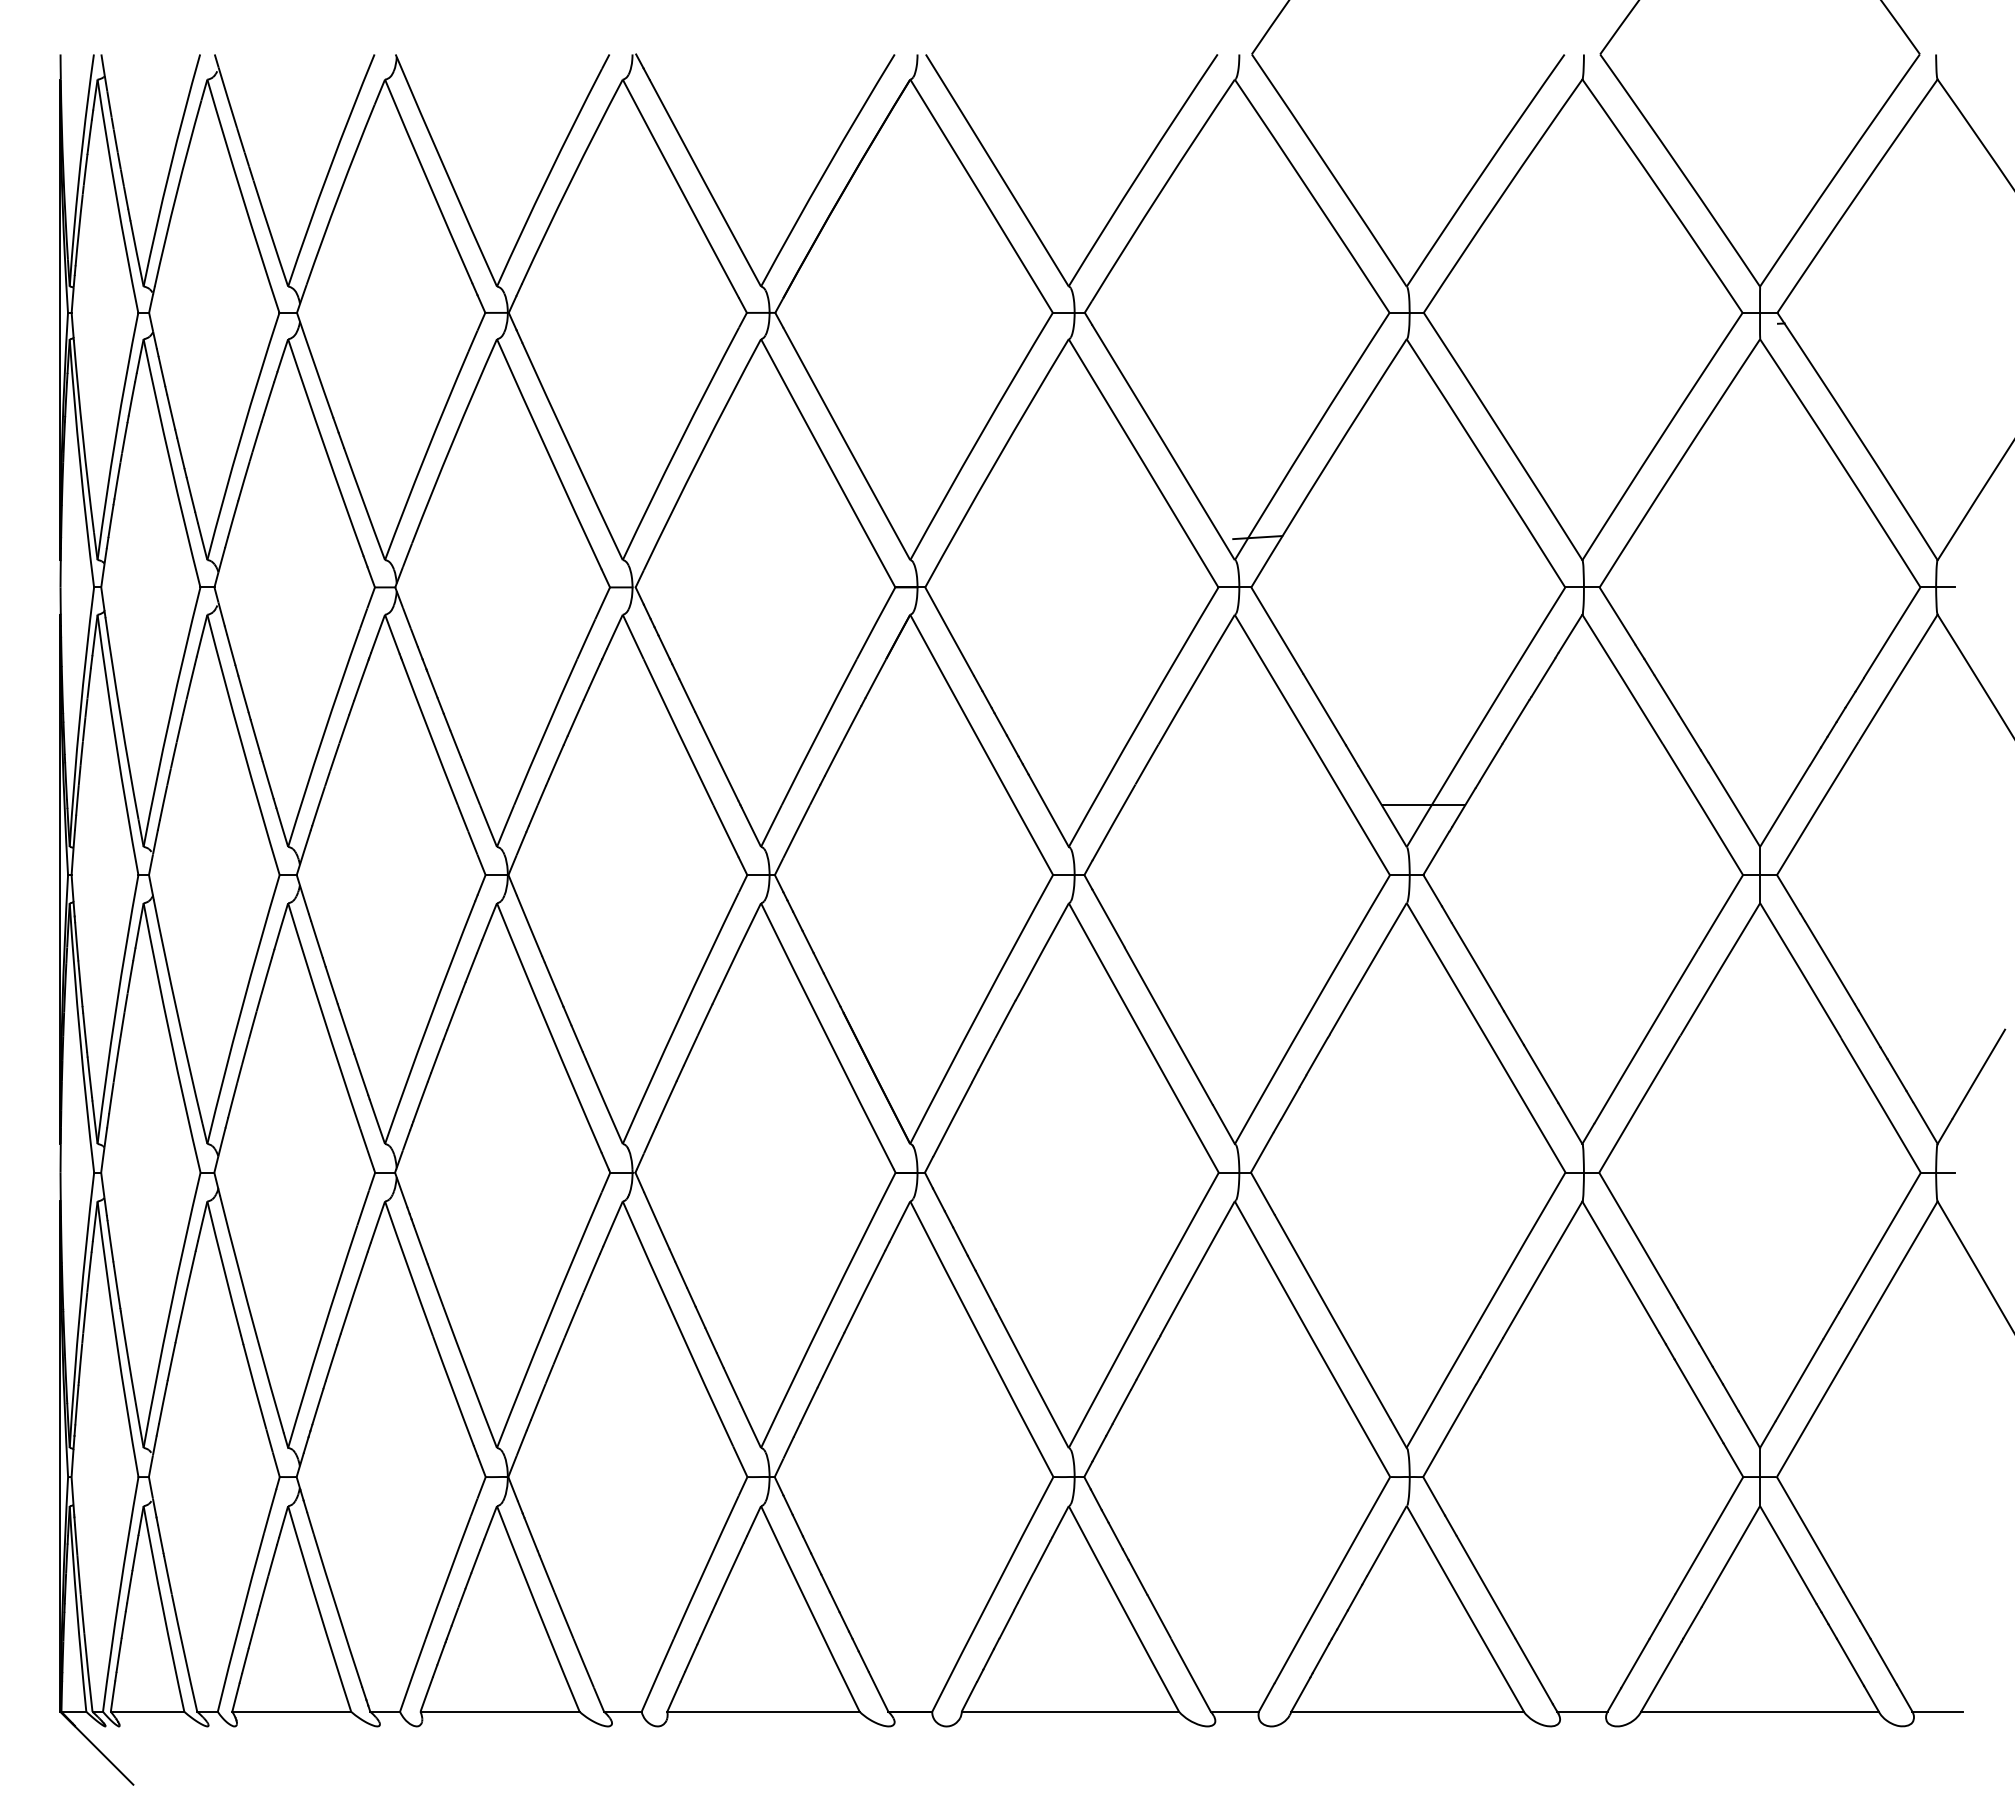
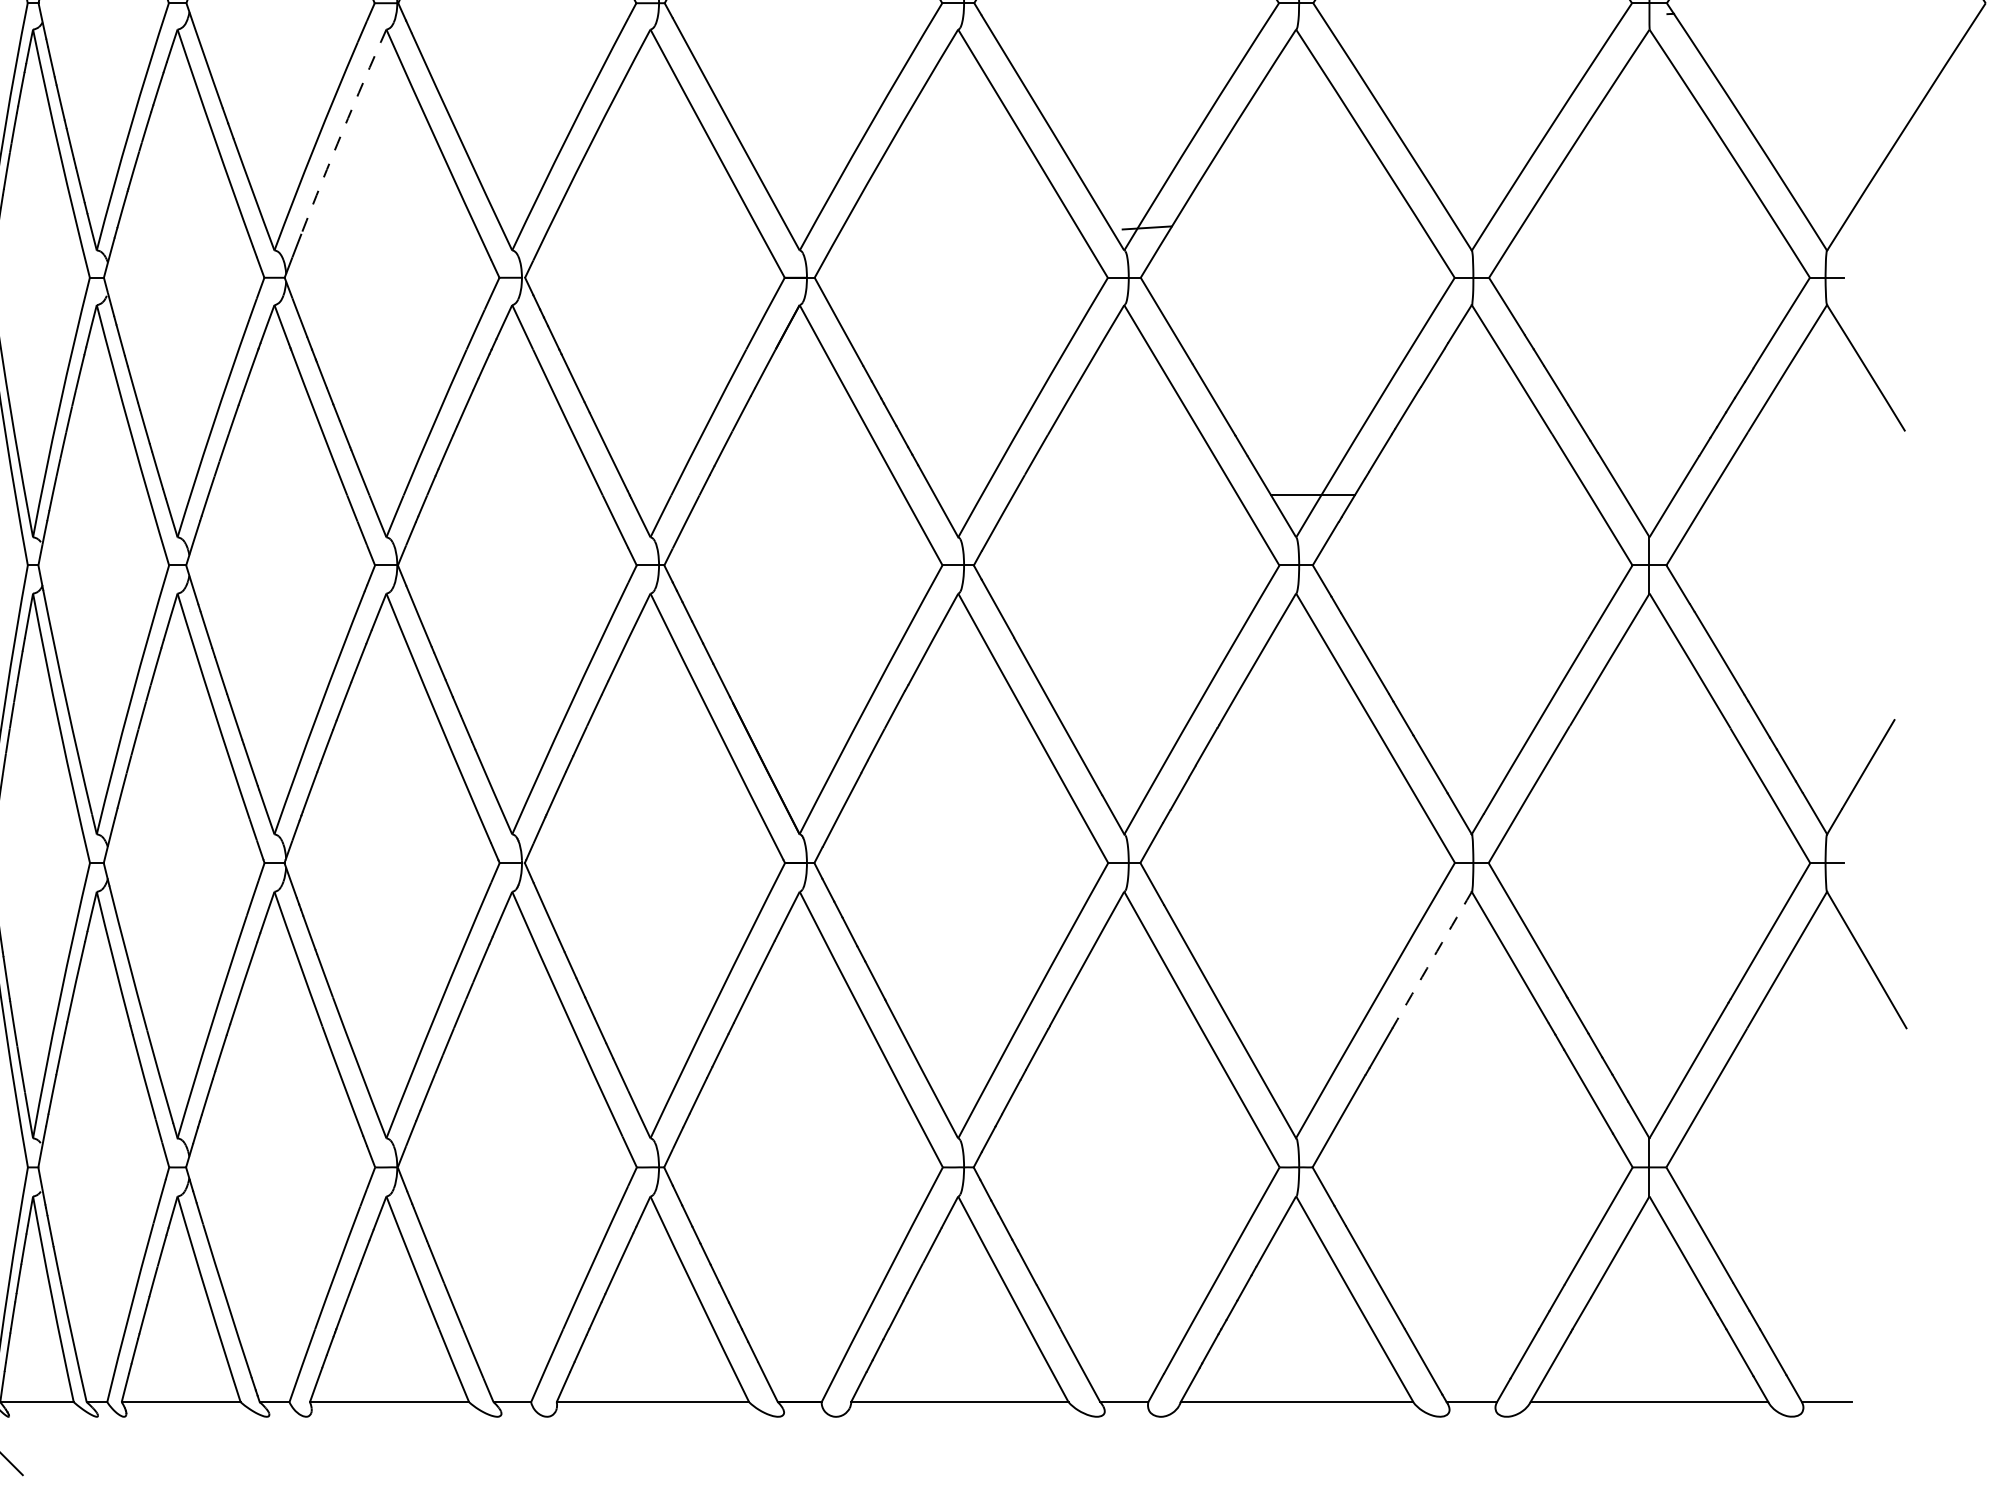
arc: (453, 440) -> (342, 130), solid -> dashed
arc: (1542, 1269) -> (1431, 959), solid -> dashed

